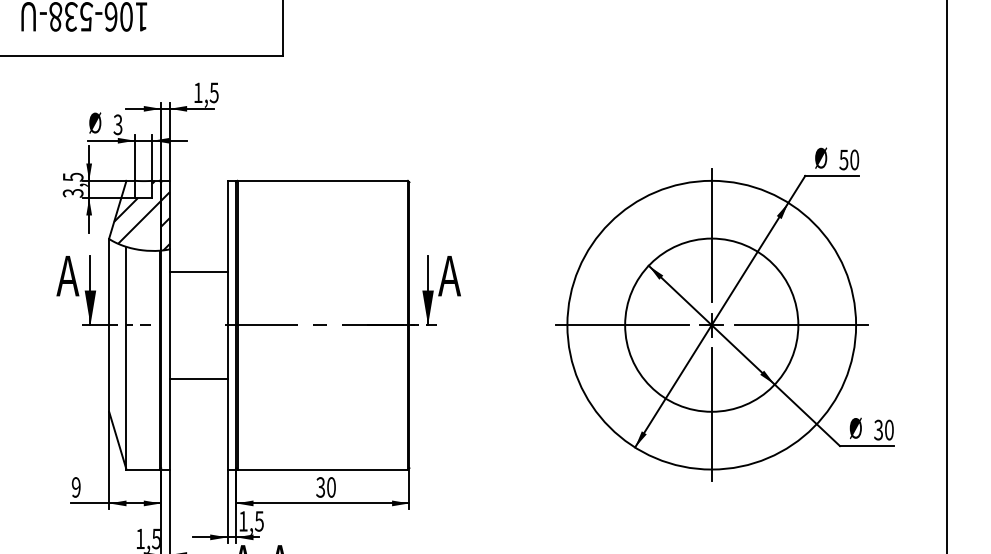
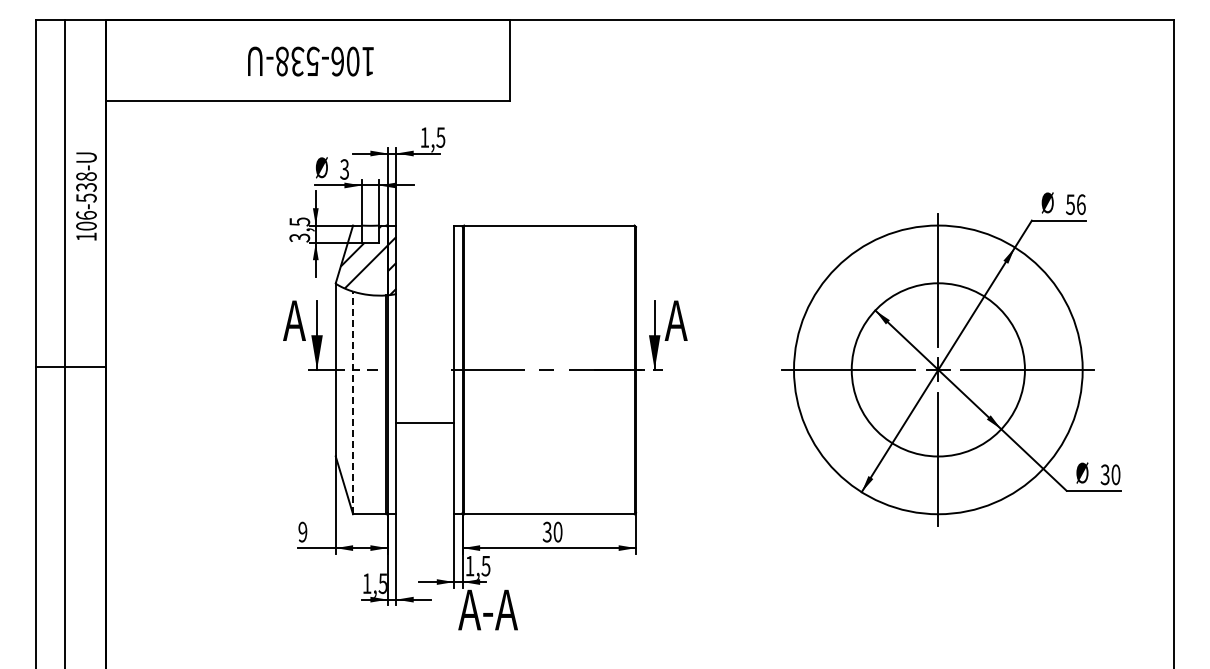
text: (854, 159) -> (1081, 204), 50 -> 56
line: (198, 271) -> (425, 316), removed
line: (126, 357) -> (353, 402), solid -> dashed

